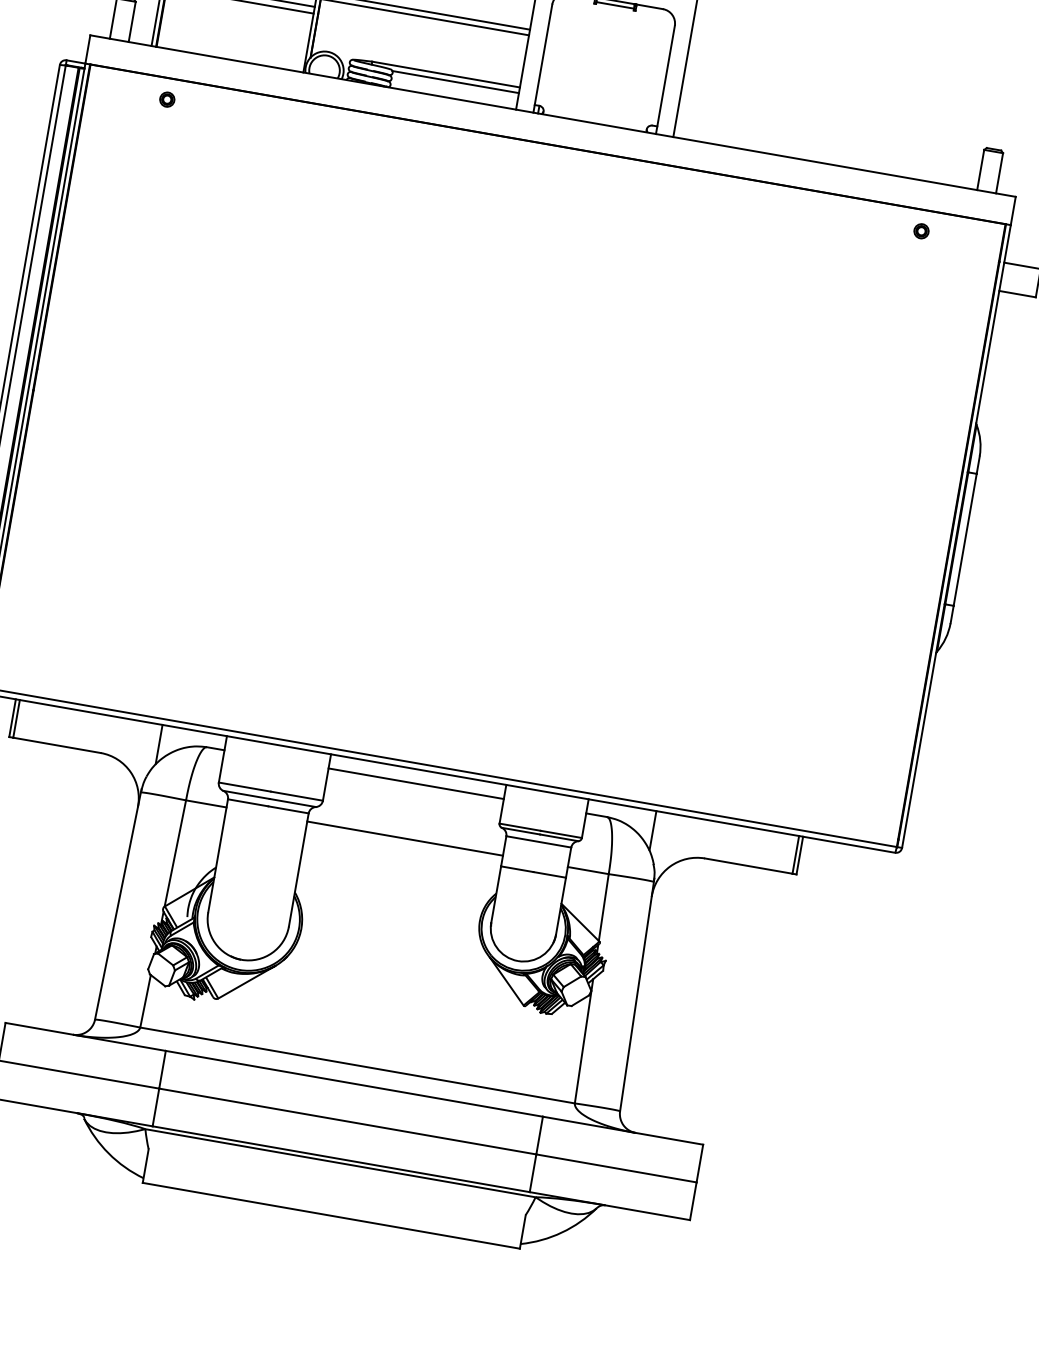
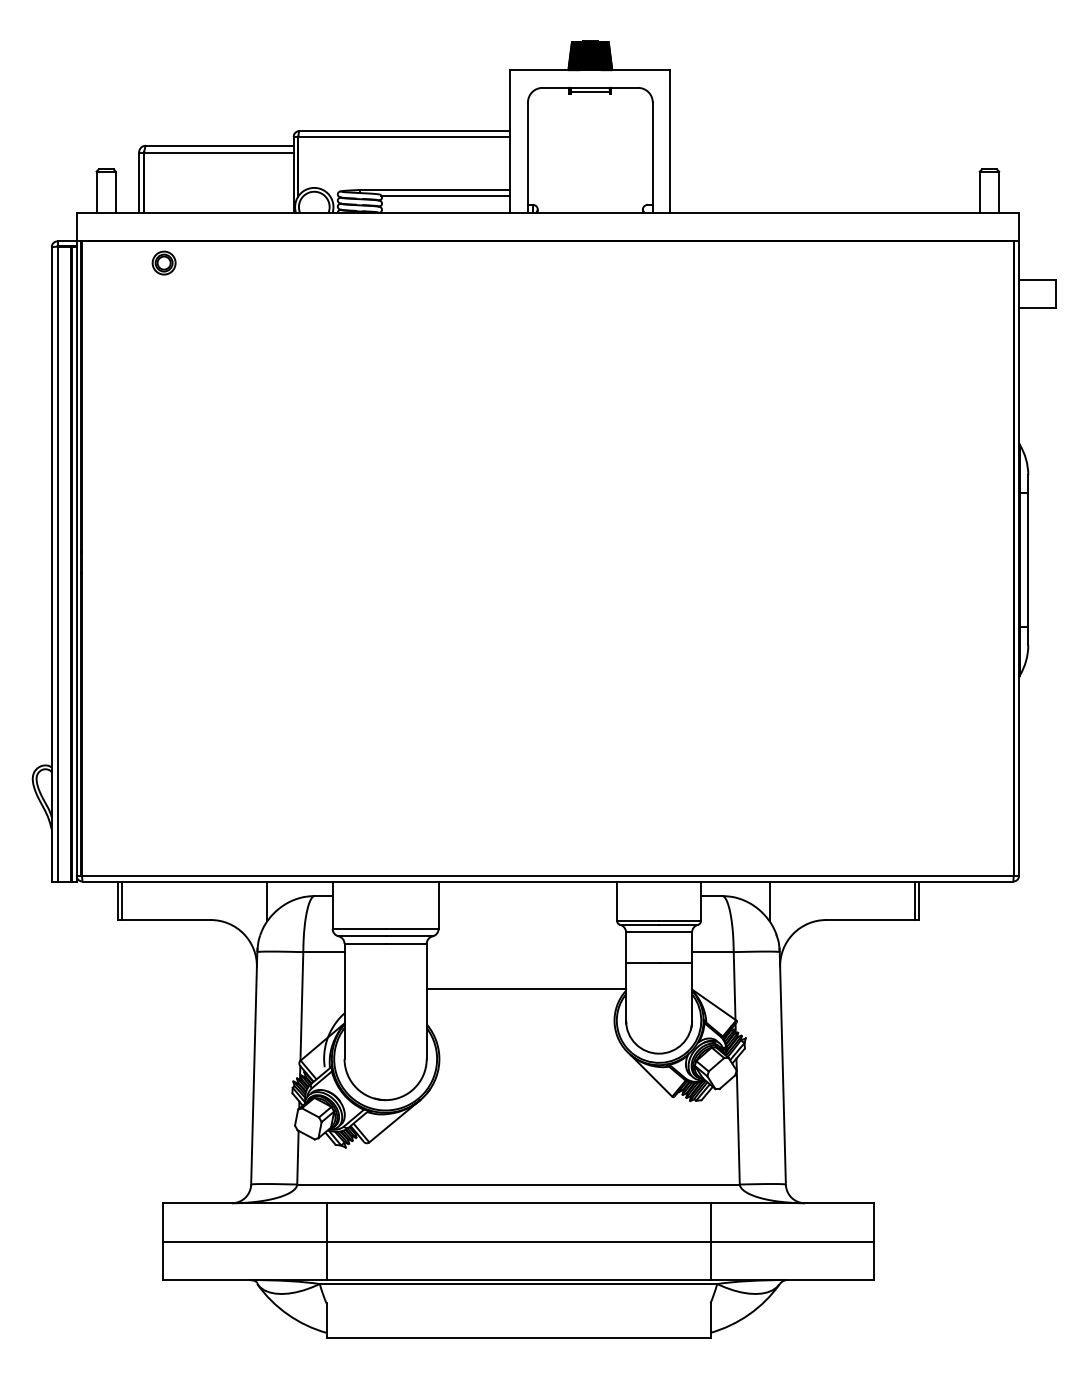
part: (166, 99) -> (163, 262), size x1.6
part: (921, 230) -> (931, 262), removed
line: (415, 783) -> (527, 895), removed
line: (405, 838) -> (526, 989), moved

